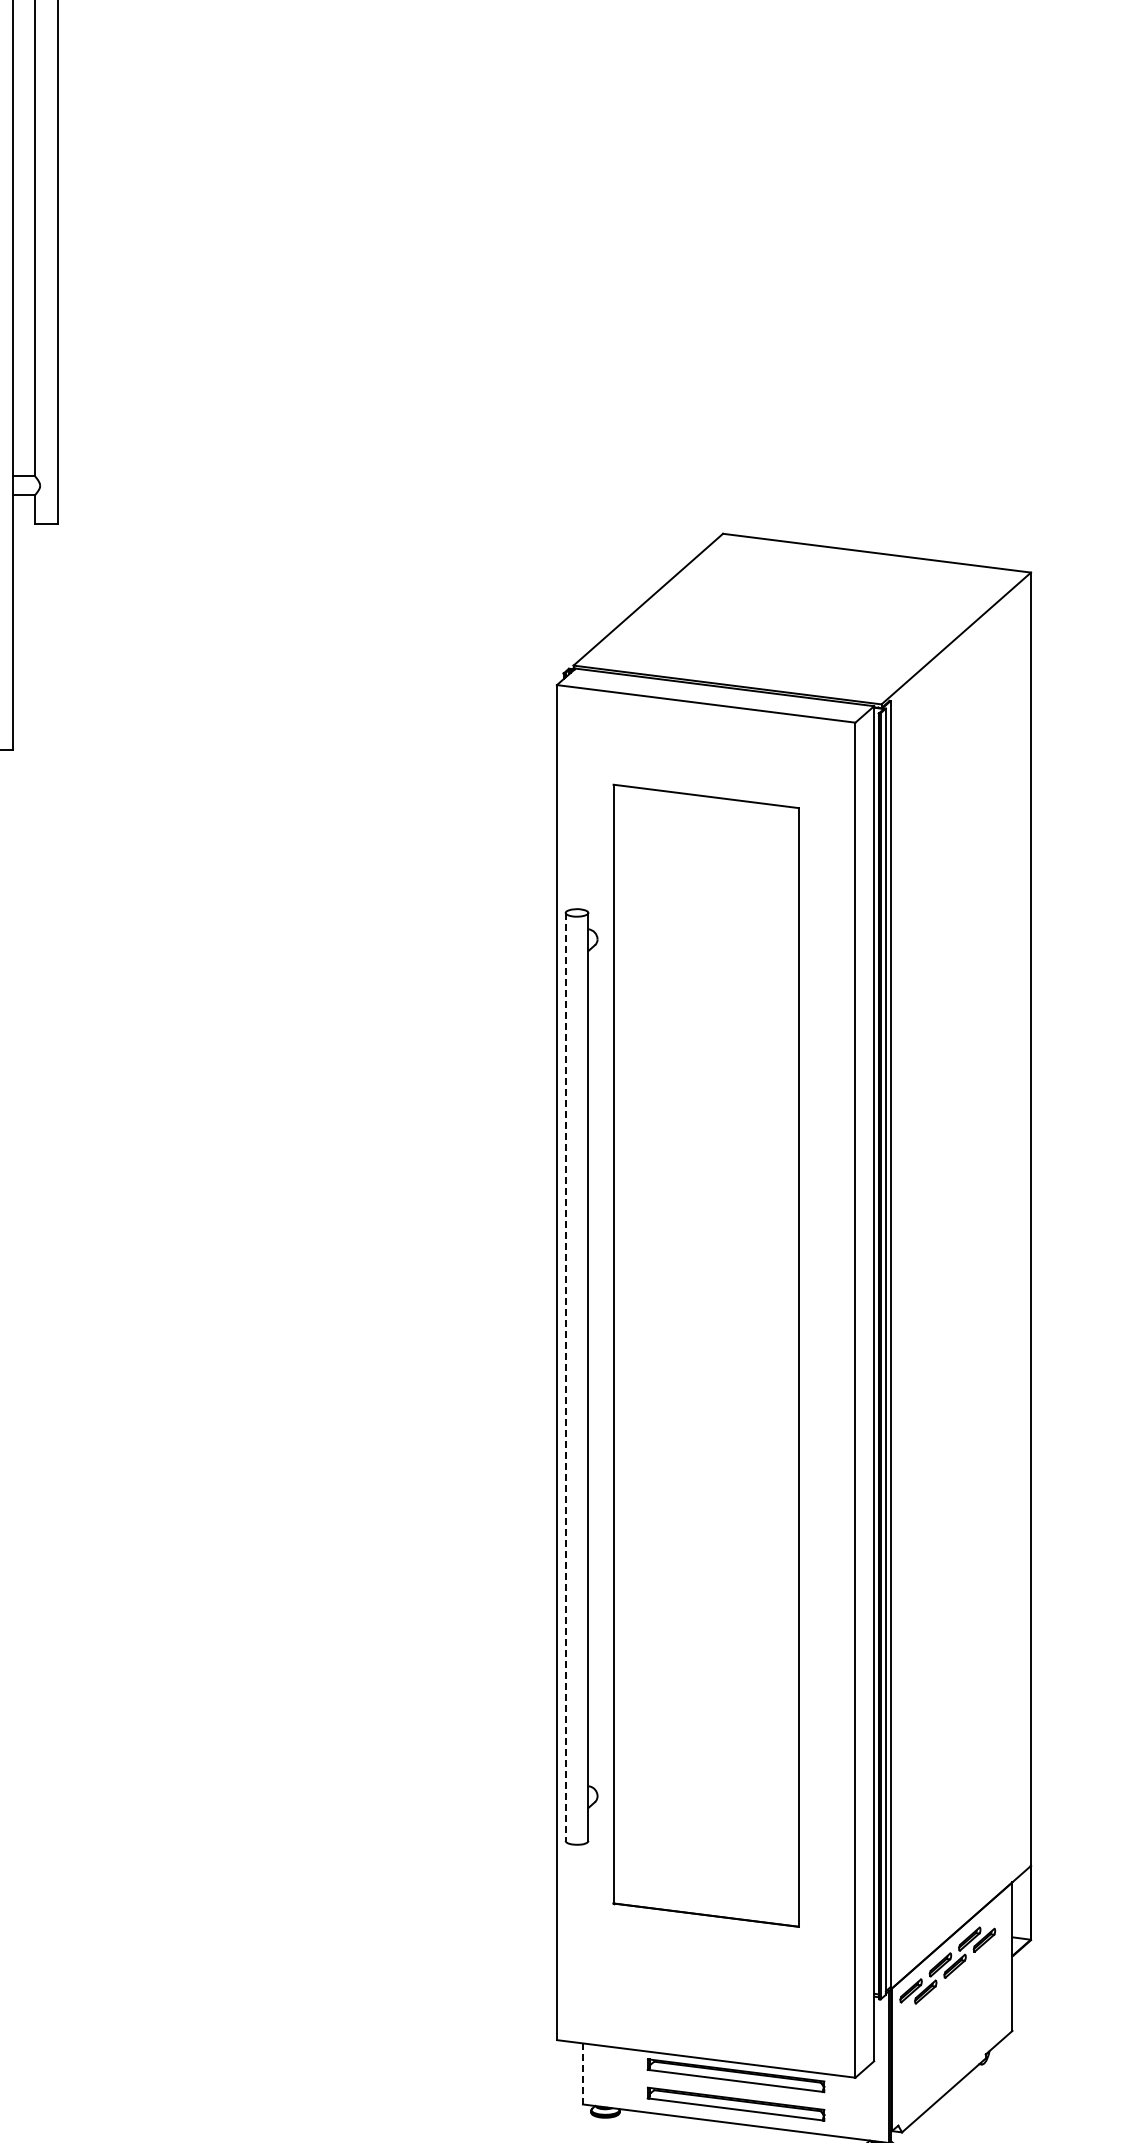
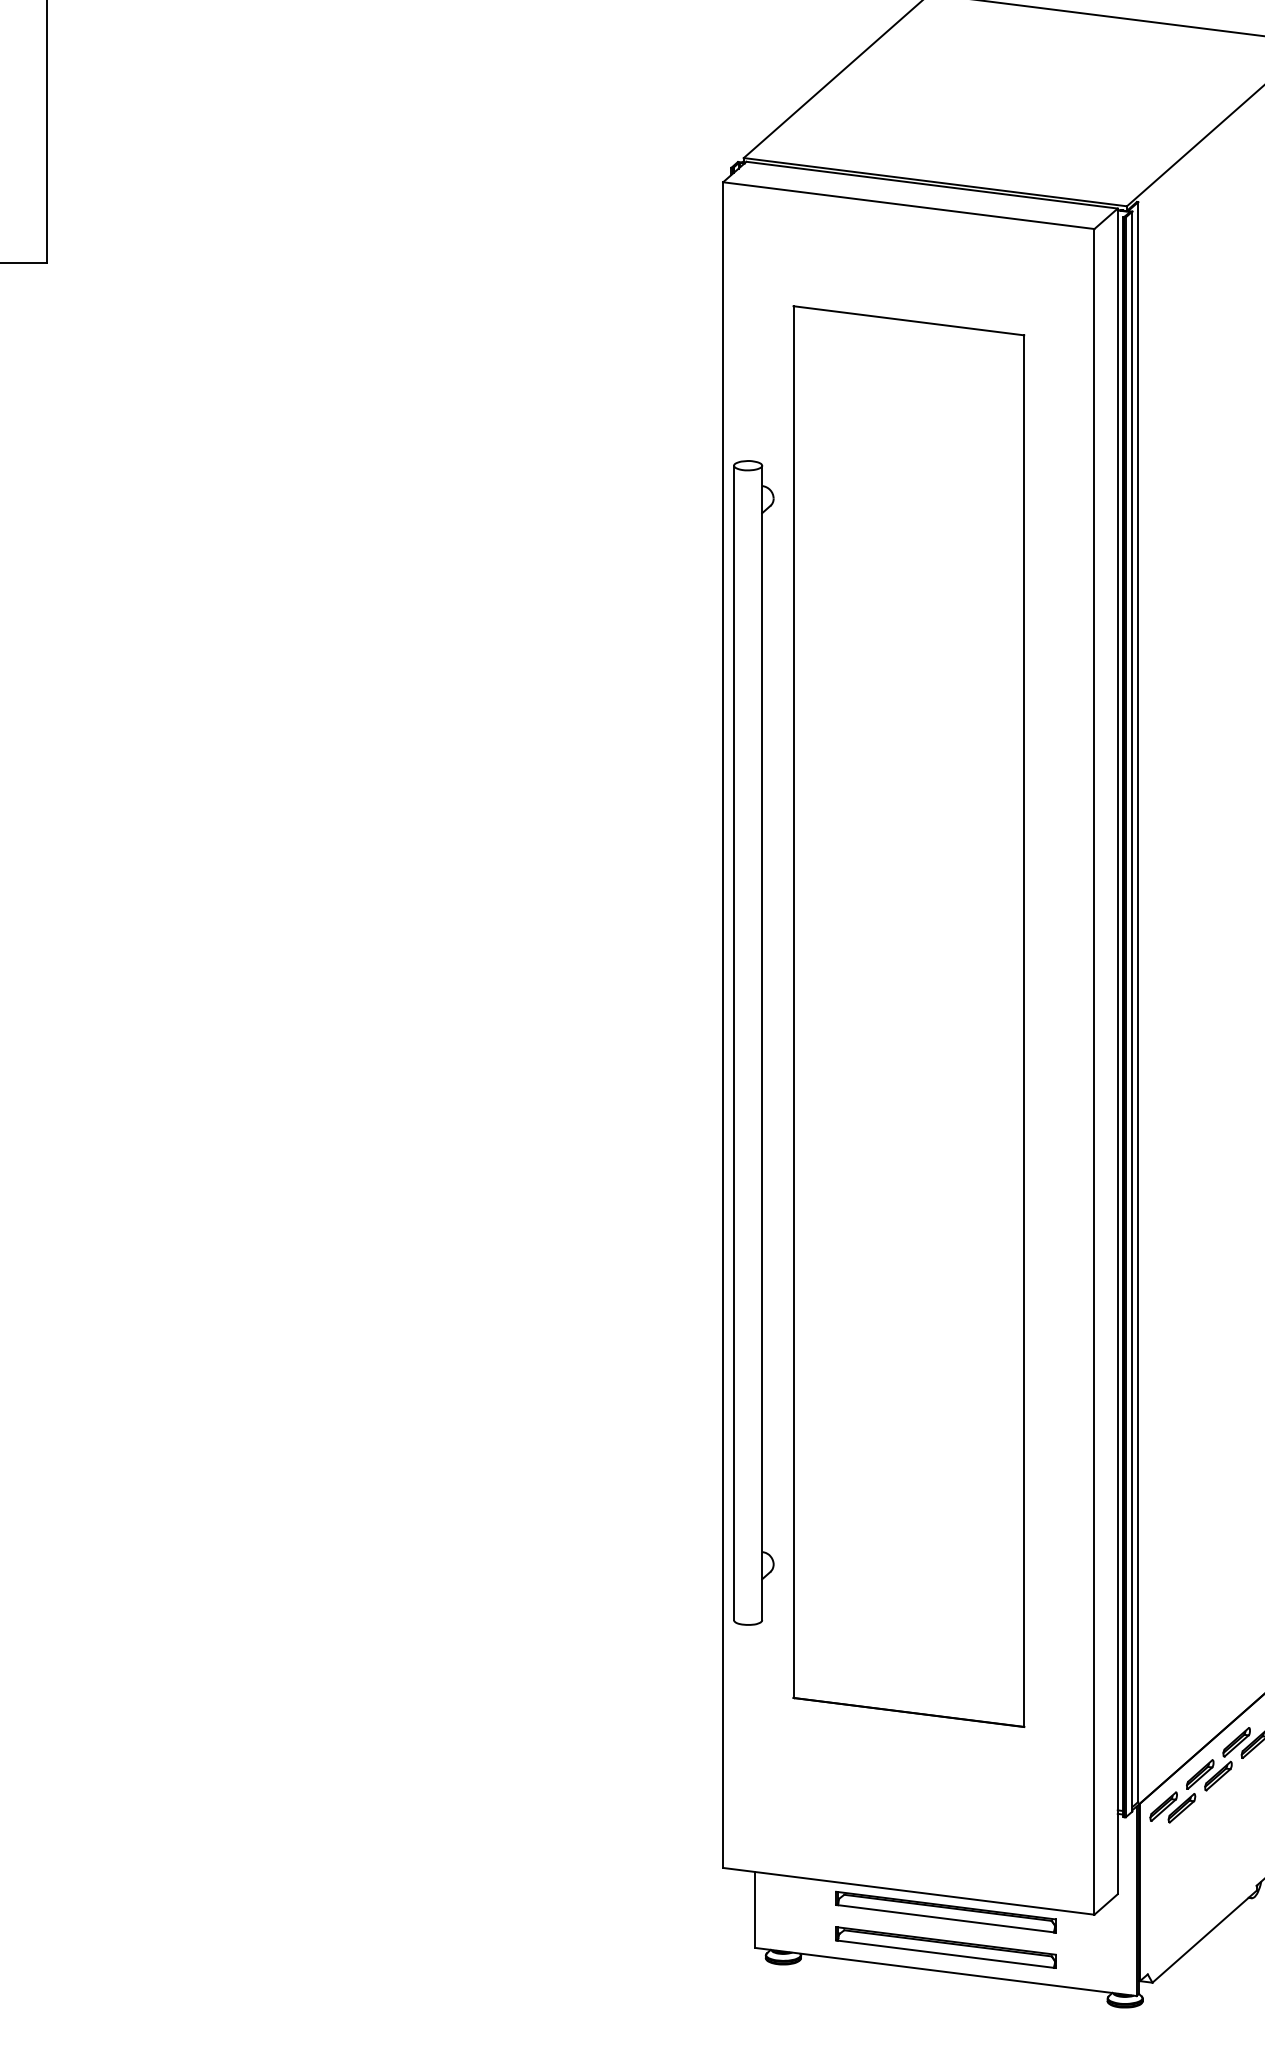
line: (565, 1377) -> (733, 1043), dashed -> solid
line: (582, 2074) -> (754, 1910), dashed -> solid

